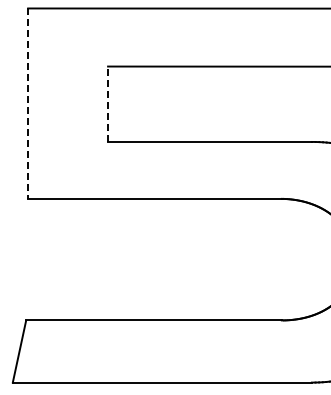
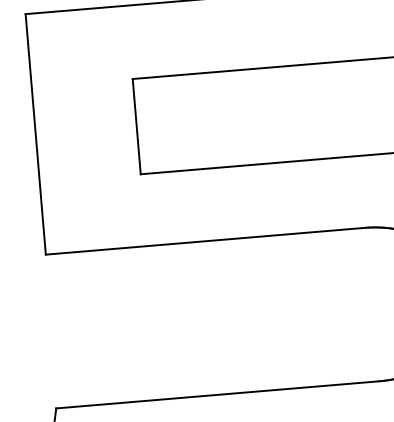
line: (28, 104) -> (36, 135), dashed -> solid
line: (108, 104) -> (137, 126), dashed -> solid

